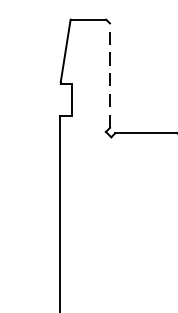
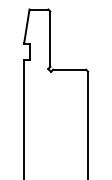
line: (110, 76) -> (50, 39), dashed -> solid

